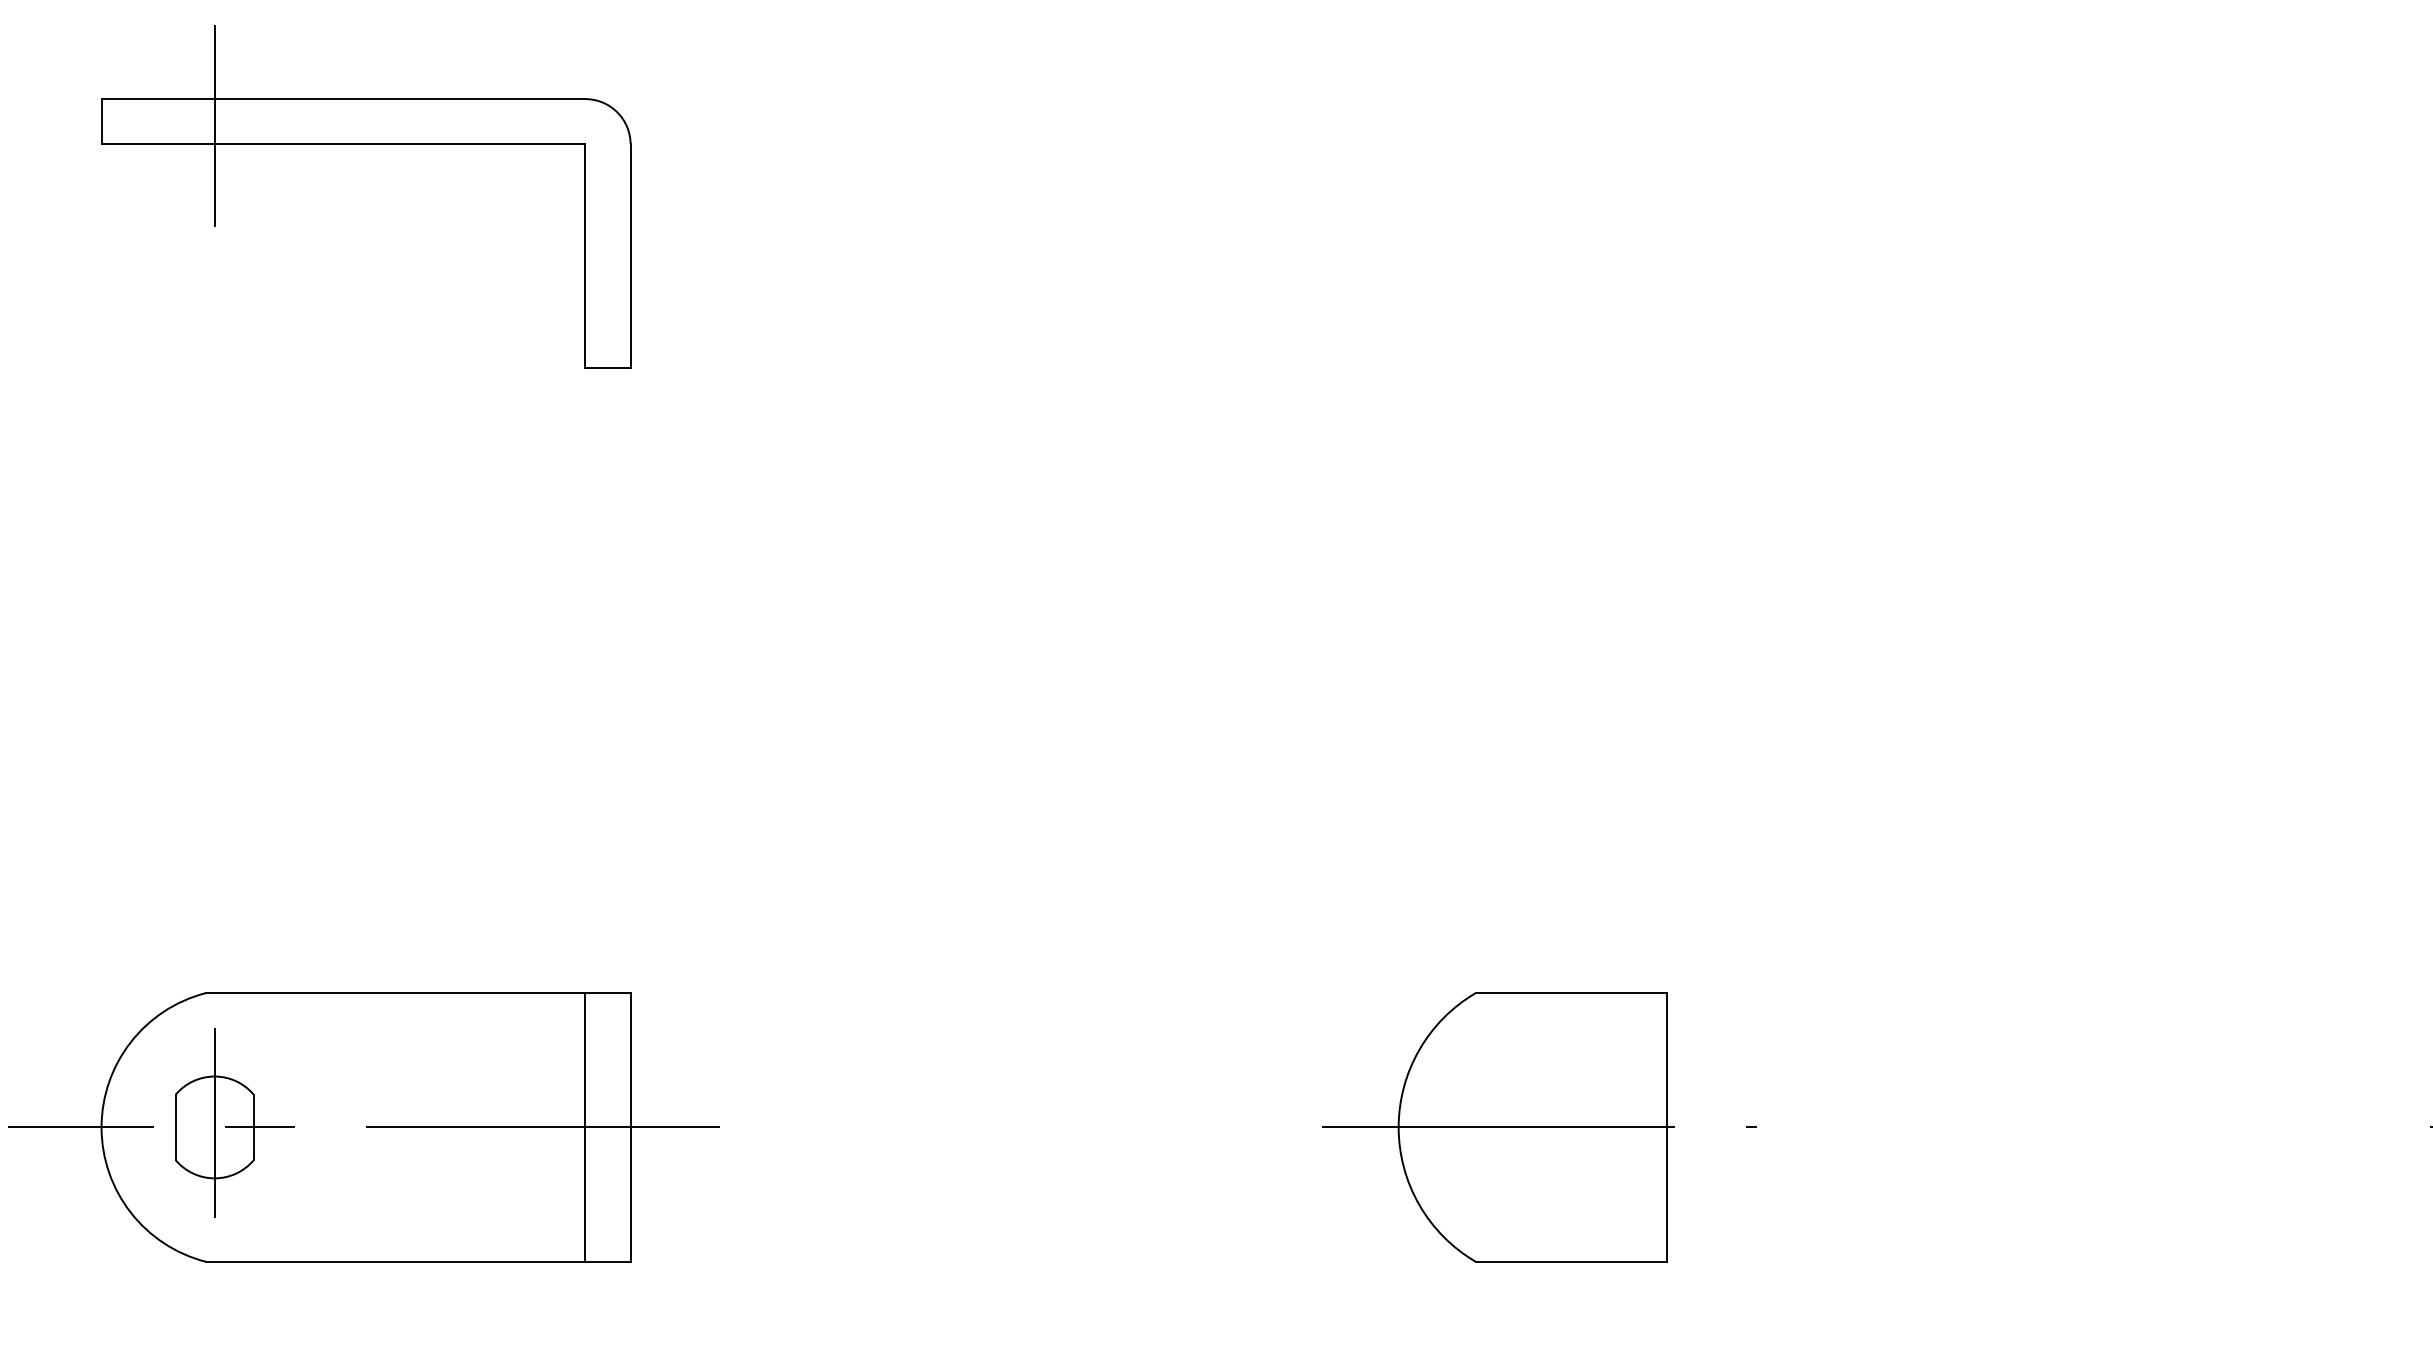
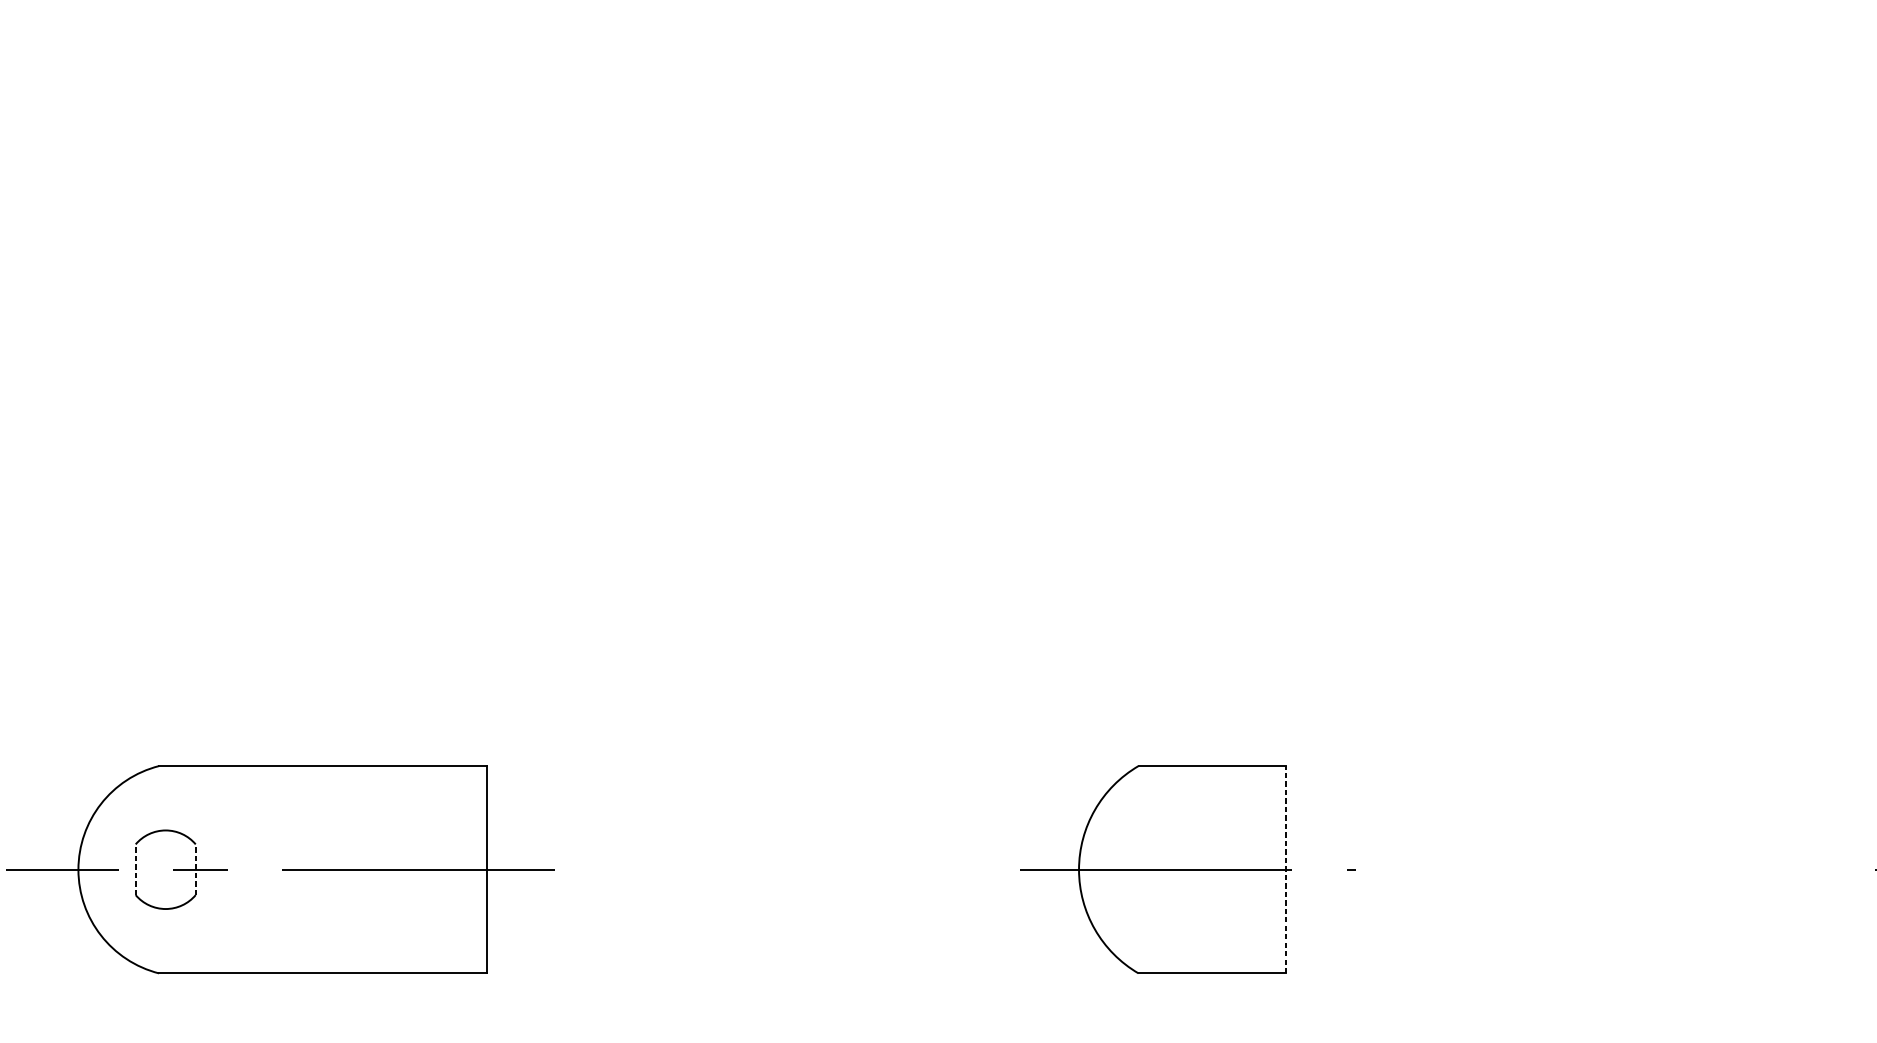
part: (366, 144) -> (282, 111), removed
line: (214, 1123) -> (165, 866), removed
line: (1667, 1126) -> (1286, 869), solid -> dashed
line: (175, 1127) -> (135, 869), solid -> dashed
line: (253, 1127) -> (195, 869), solid -> dashed
line: (585, 1127) -> (451, 869), removed

